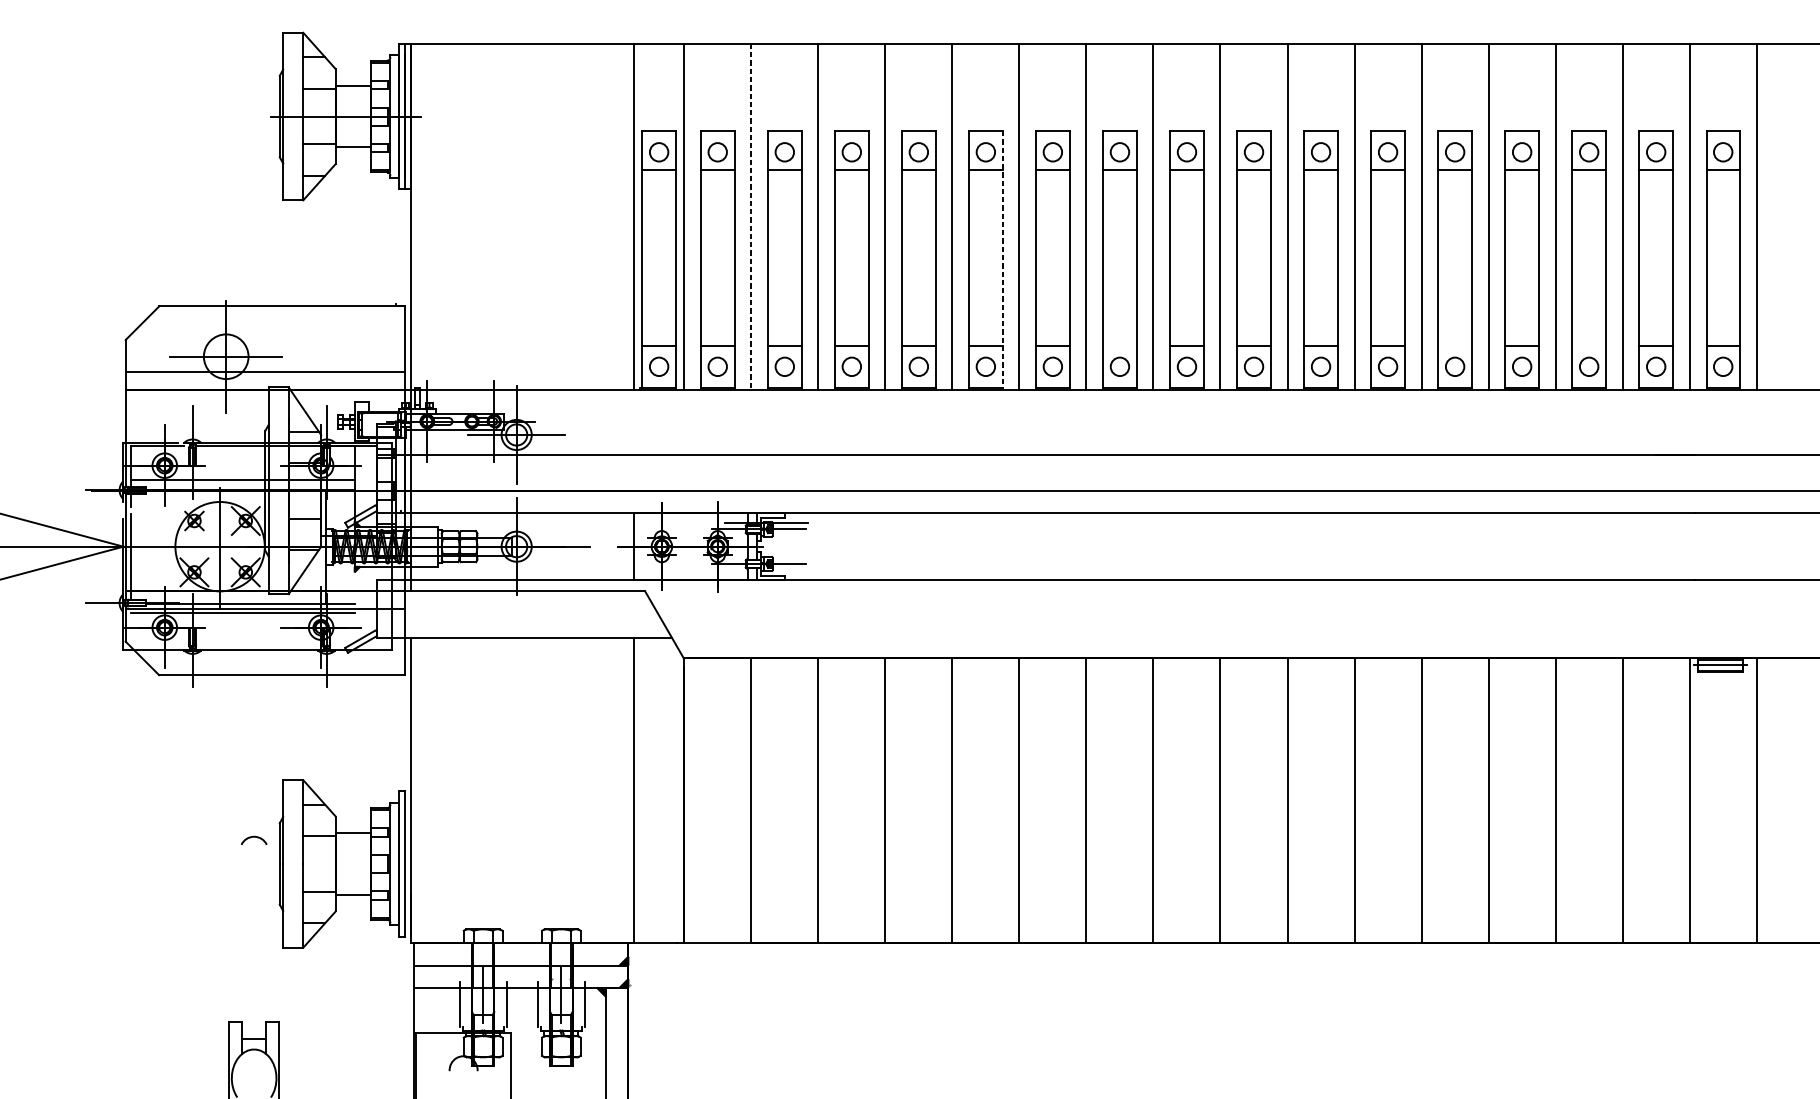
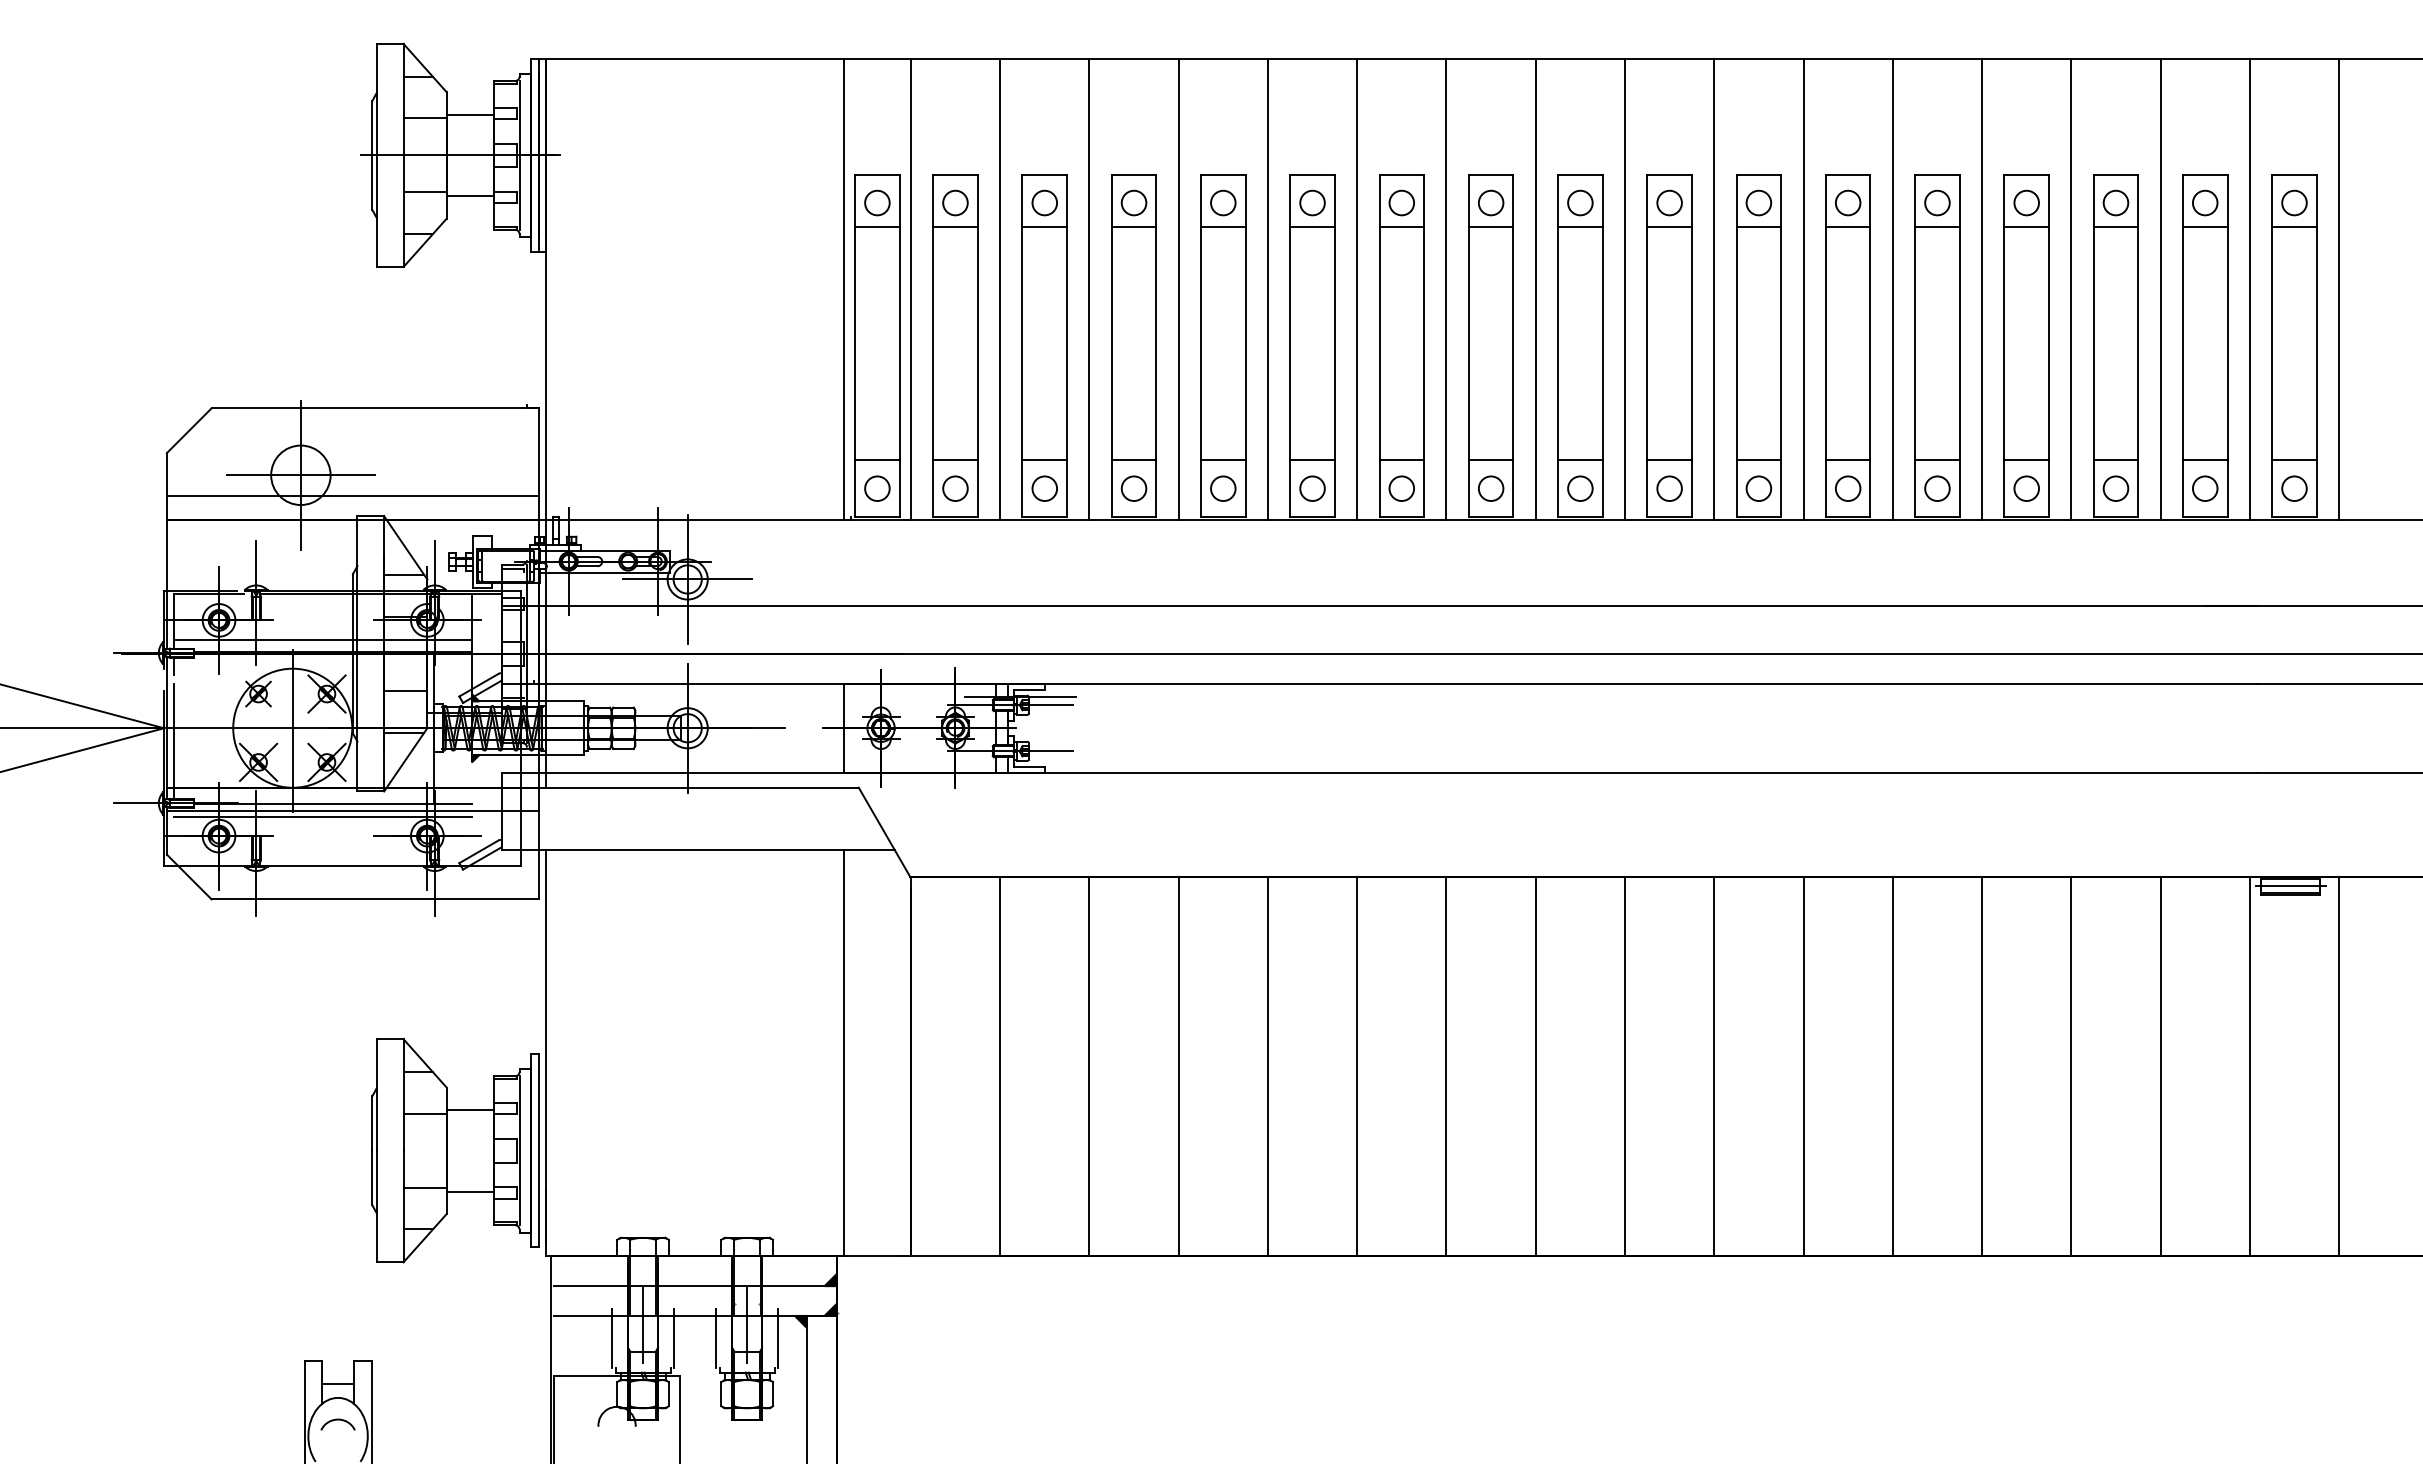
line: (751, 217) -> (1000, 289), dashed -> solid
line: (1002, 260) -> (1334, 346), dashed -> solid
line: (1119, 345) -> (1490, 460), added
line: (1455, 345) -> (1937, 460), added
line: (1588, 345) -> (2115, 460), added
curve: (253, 837) -> (337, 1420), moved

